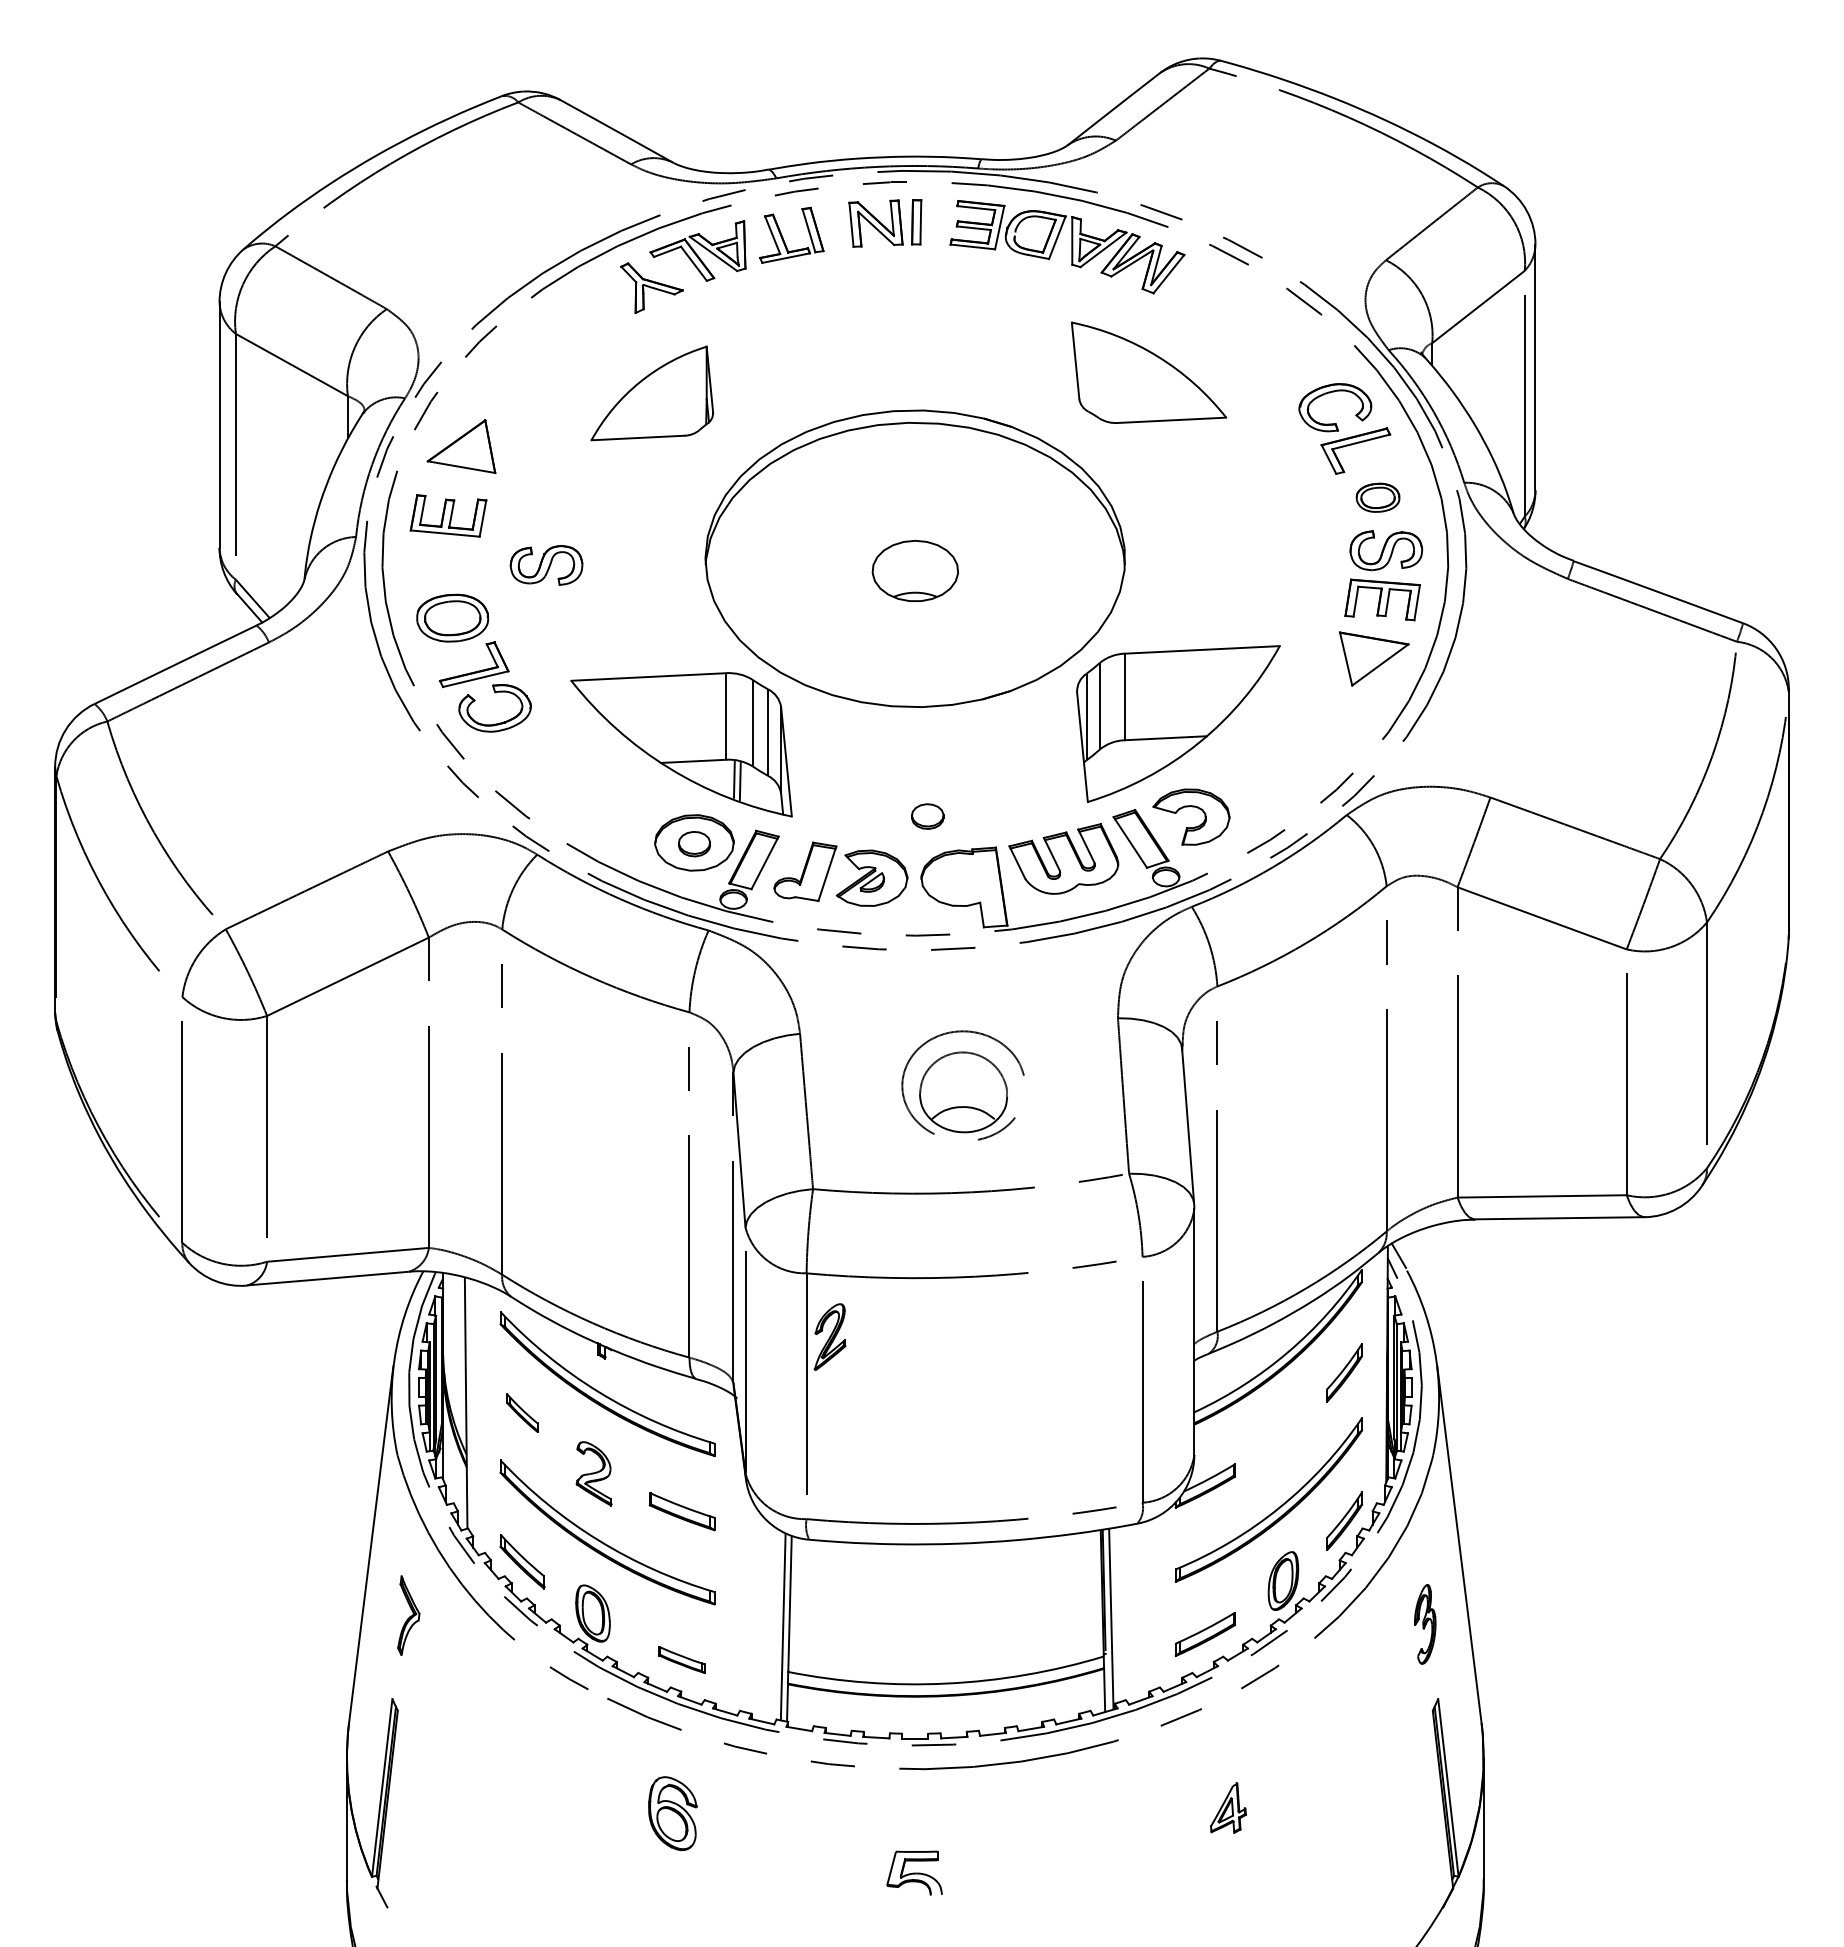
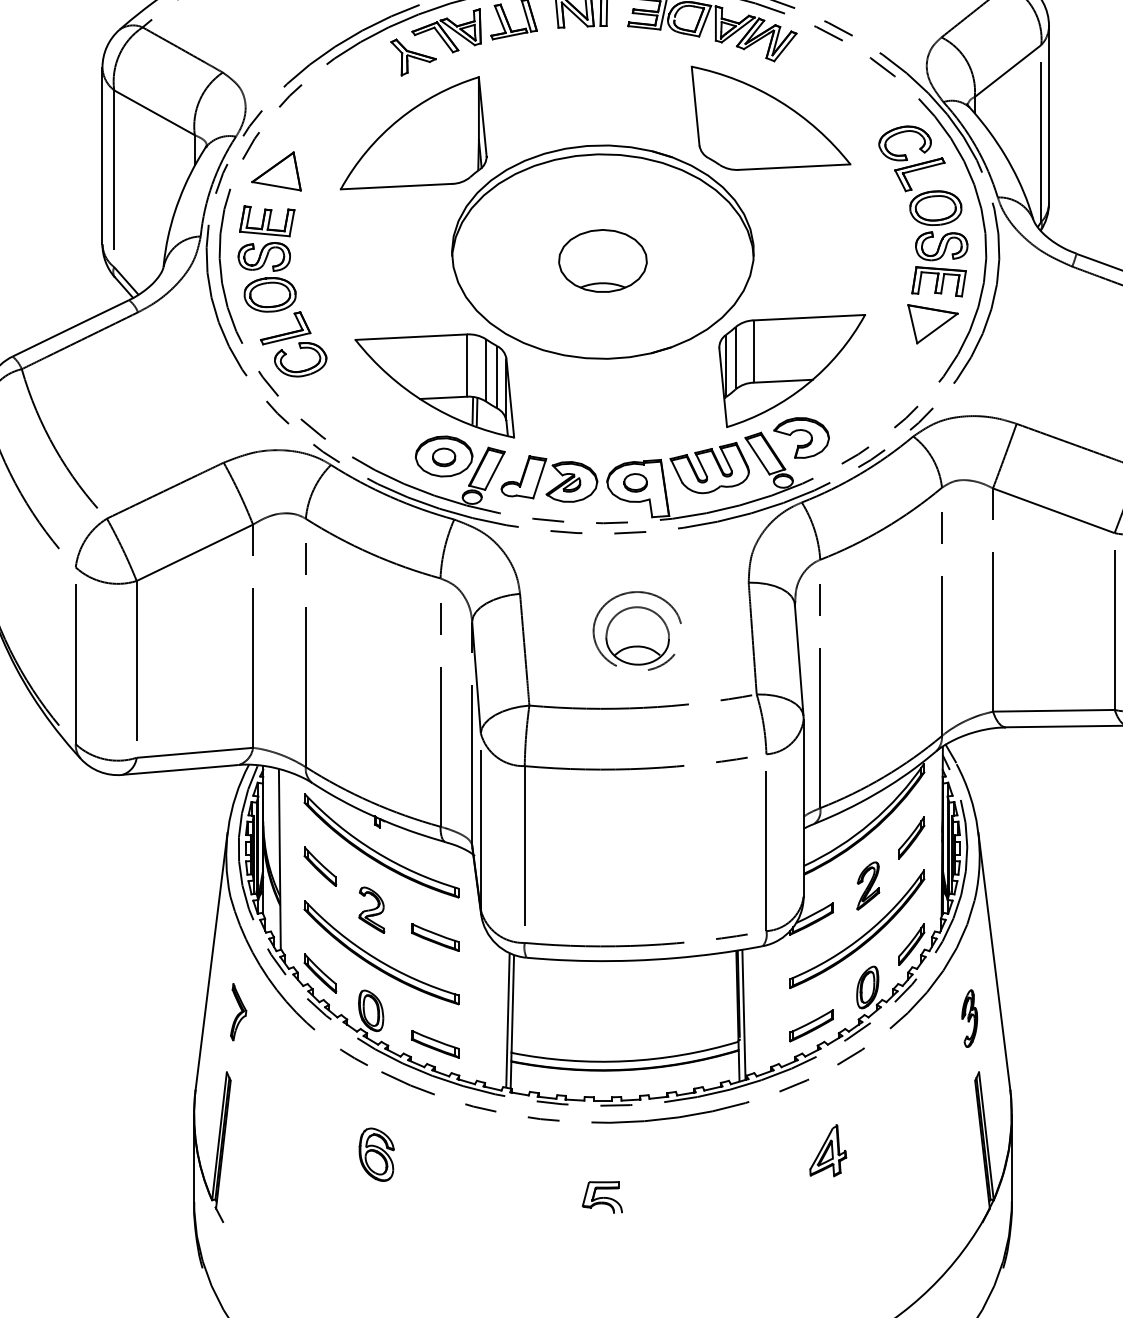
part: (1148, 372) -> (770, 118), size x1.43
part: (652, 393) -> (413, 133), size x1.67
part: (1377, 497) -> (935, 208), size x1.67
part: (546, 565) -> (264, 256), moved
part: (915, 570) -> (603, 260), size x1.43
part: (927, 816) -> (635, 482), moved
part: (829, 1336) -> (867, 885), moved
part: (522, 1412) -> (320, 866), size x1.43
part: (681, 1659) -> (434, 1043), size x1.43
part: (1228, 1807) -> (828, 1150), size x1.43
part: (672, 1813) -> (376, 1154), moved

